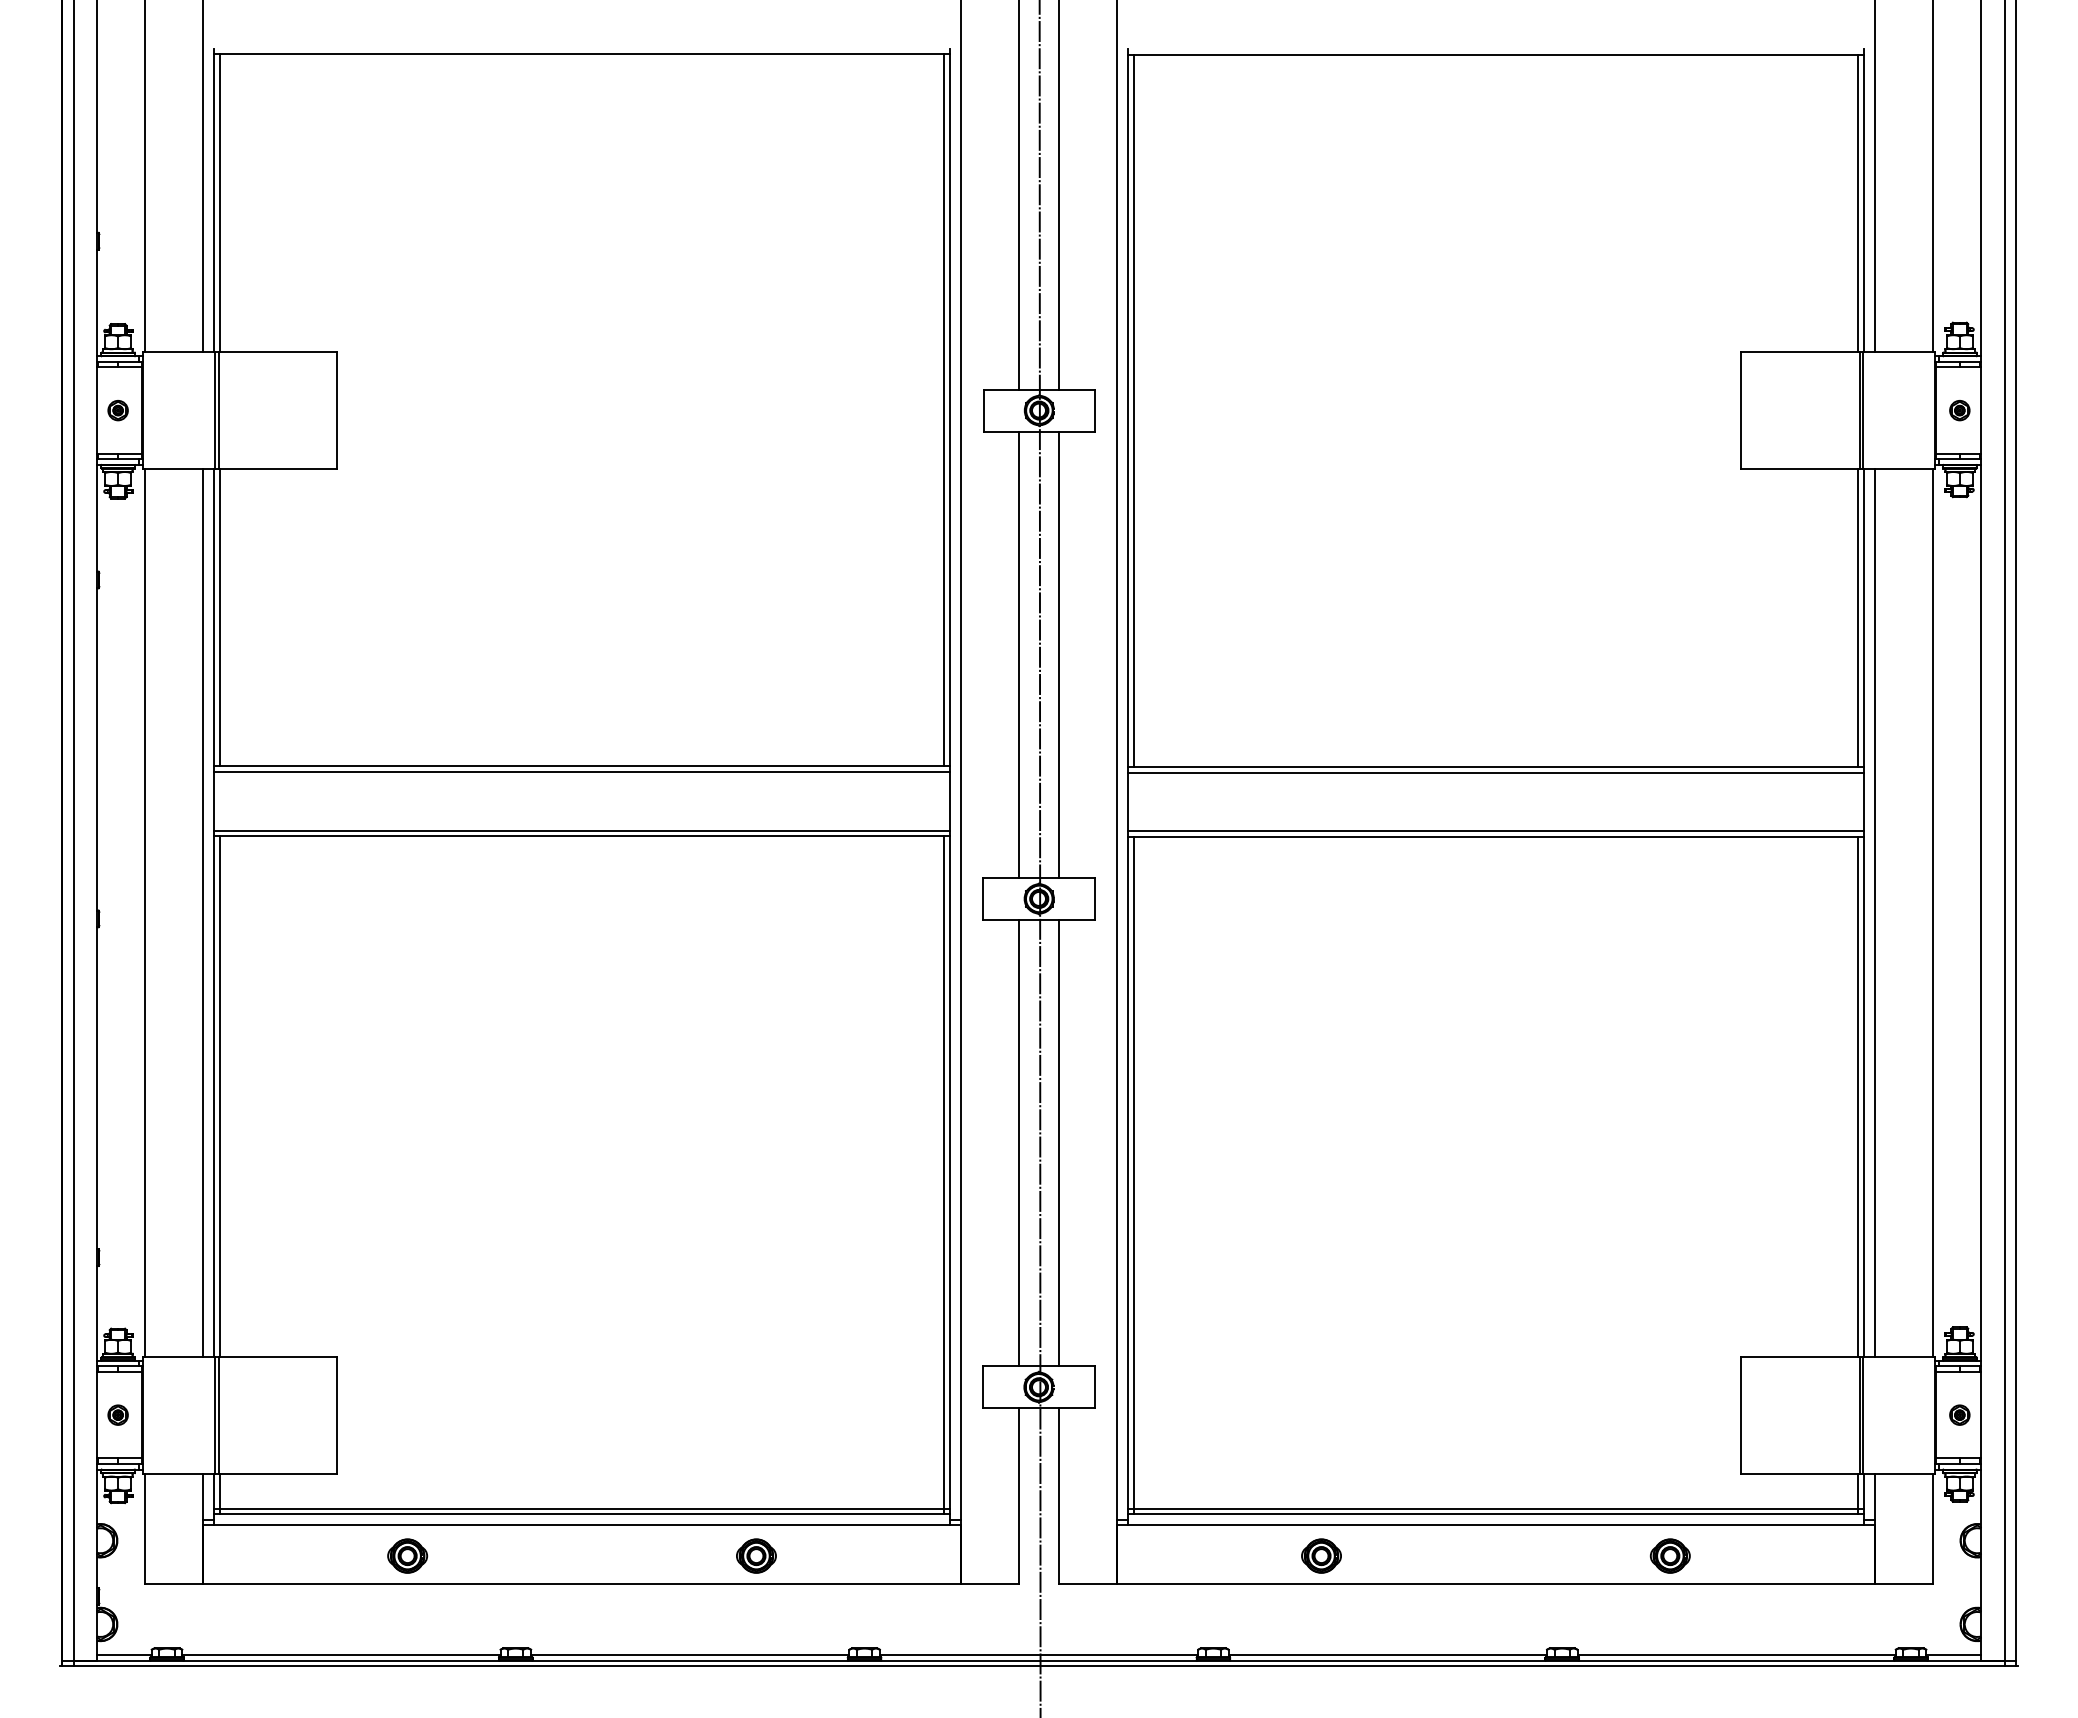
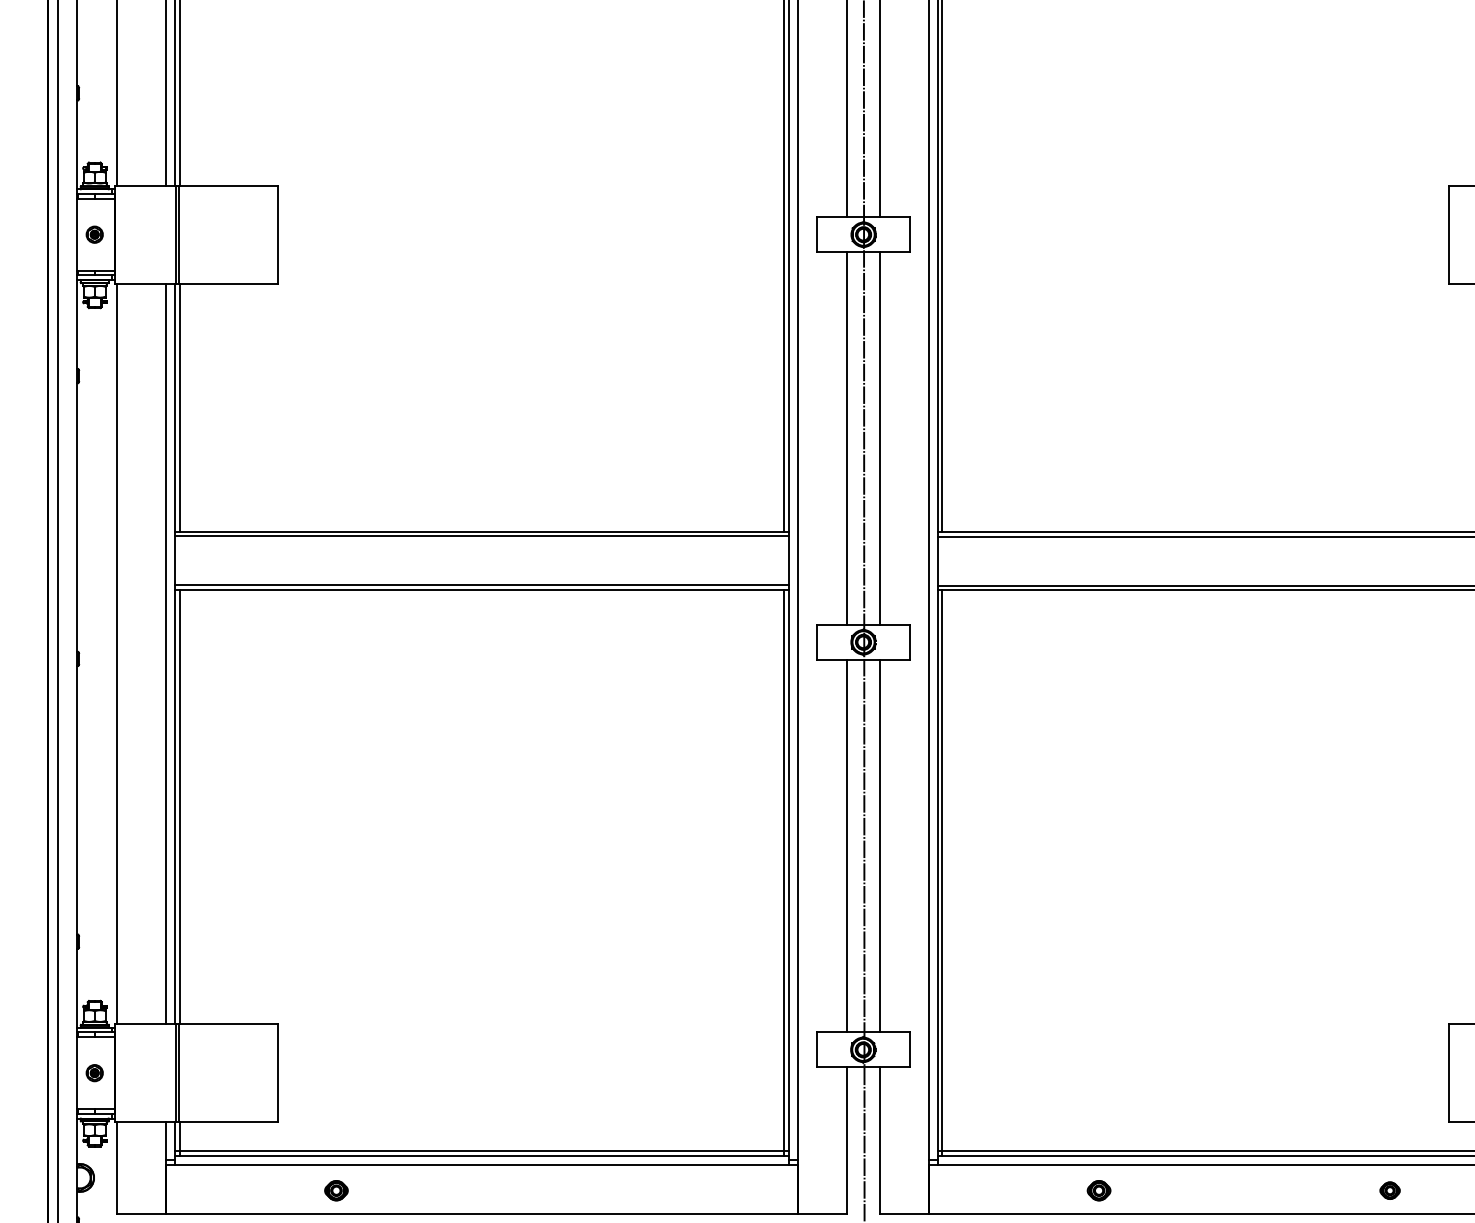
part: (407, 1555) -> (336, 1190), size x0.7
part: (756, 1555) -> (627, 1190), removed
part: (1321, 1555) -> (1099, 1190), size x0.7
part: (1669, 1555) -> (1389, 1190), size x0.6

